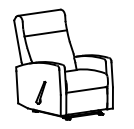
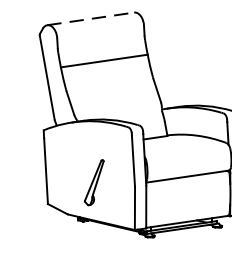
line: (39, 12) -> (91, 18), solid -> dashed

